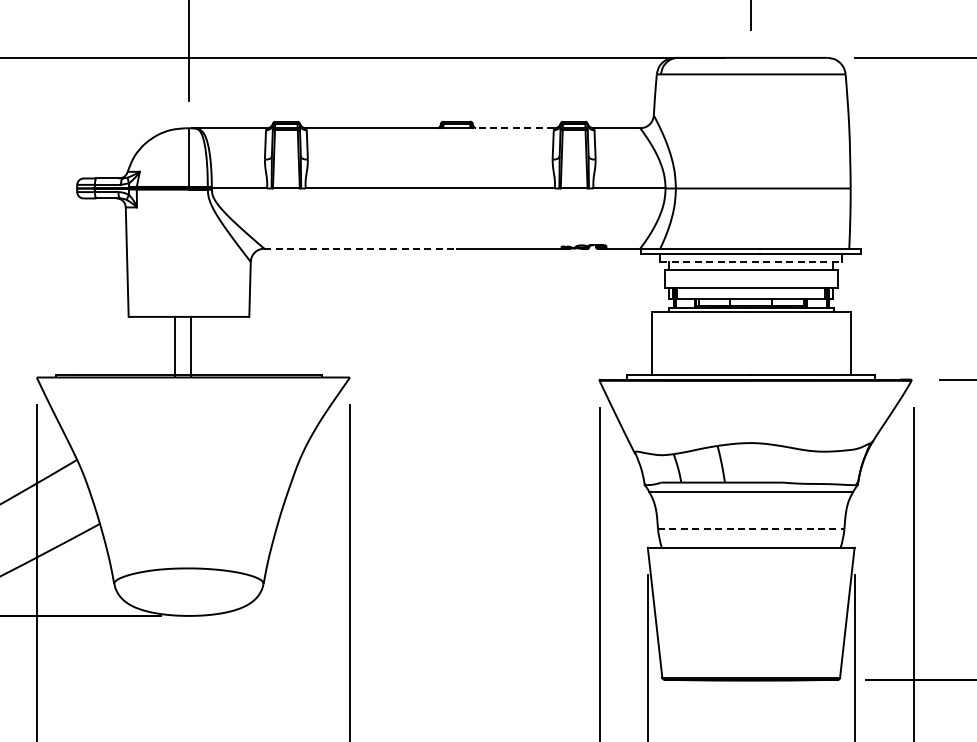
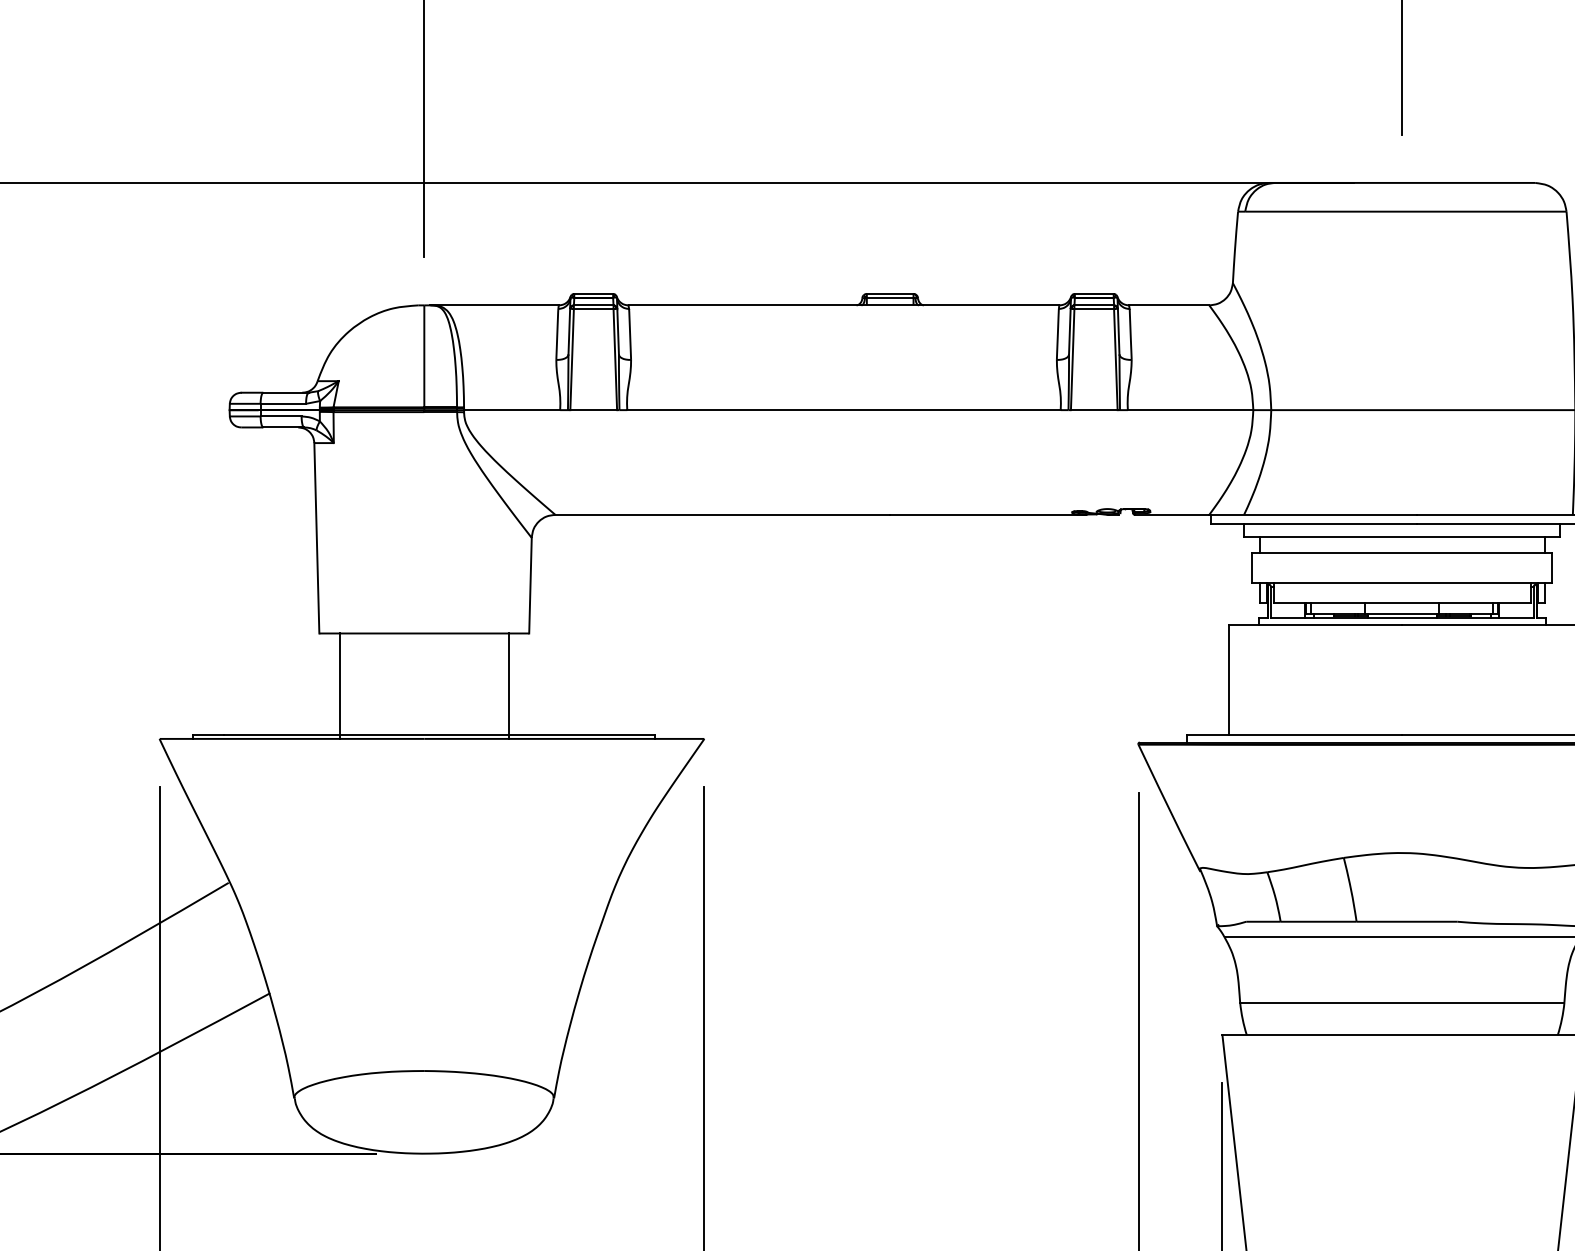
line: (513, 128) -> (988, 305), dashed -> solid
line: (361, 248) -> (724, 514), dashed -> solid
line: (751, 261) -> (1402, 537), dashed -> solid
line: (174, 346) -> (339, 684), moved
line: (191, 346) -> (508, 684), moved
line: (751, 529) -> (1402, 1003), dashed -> solid

